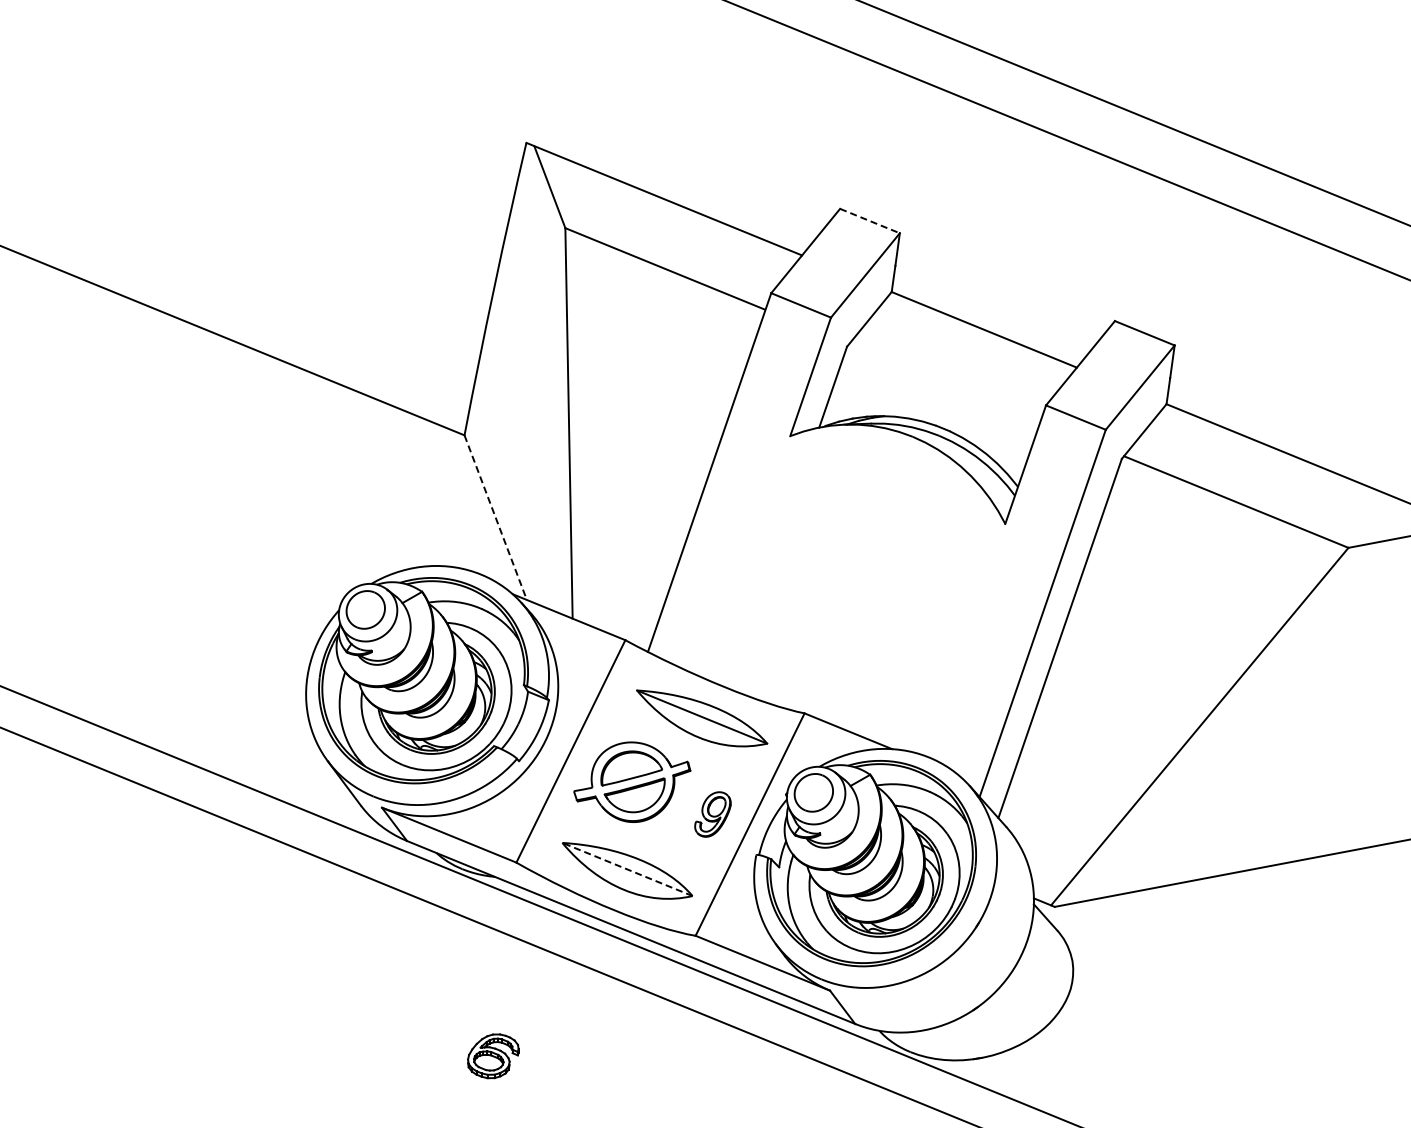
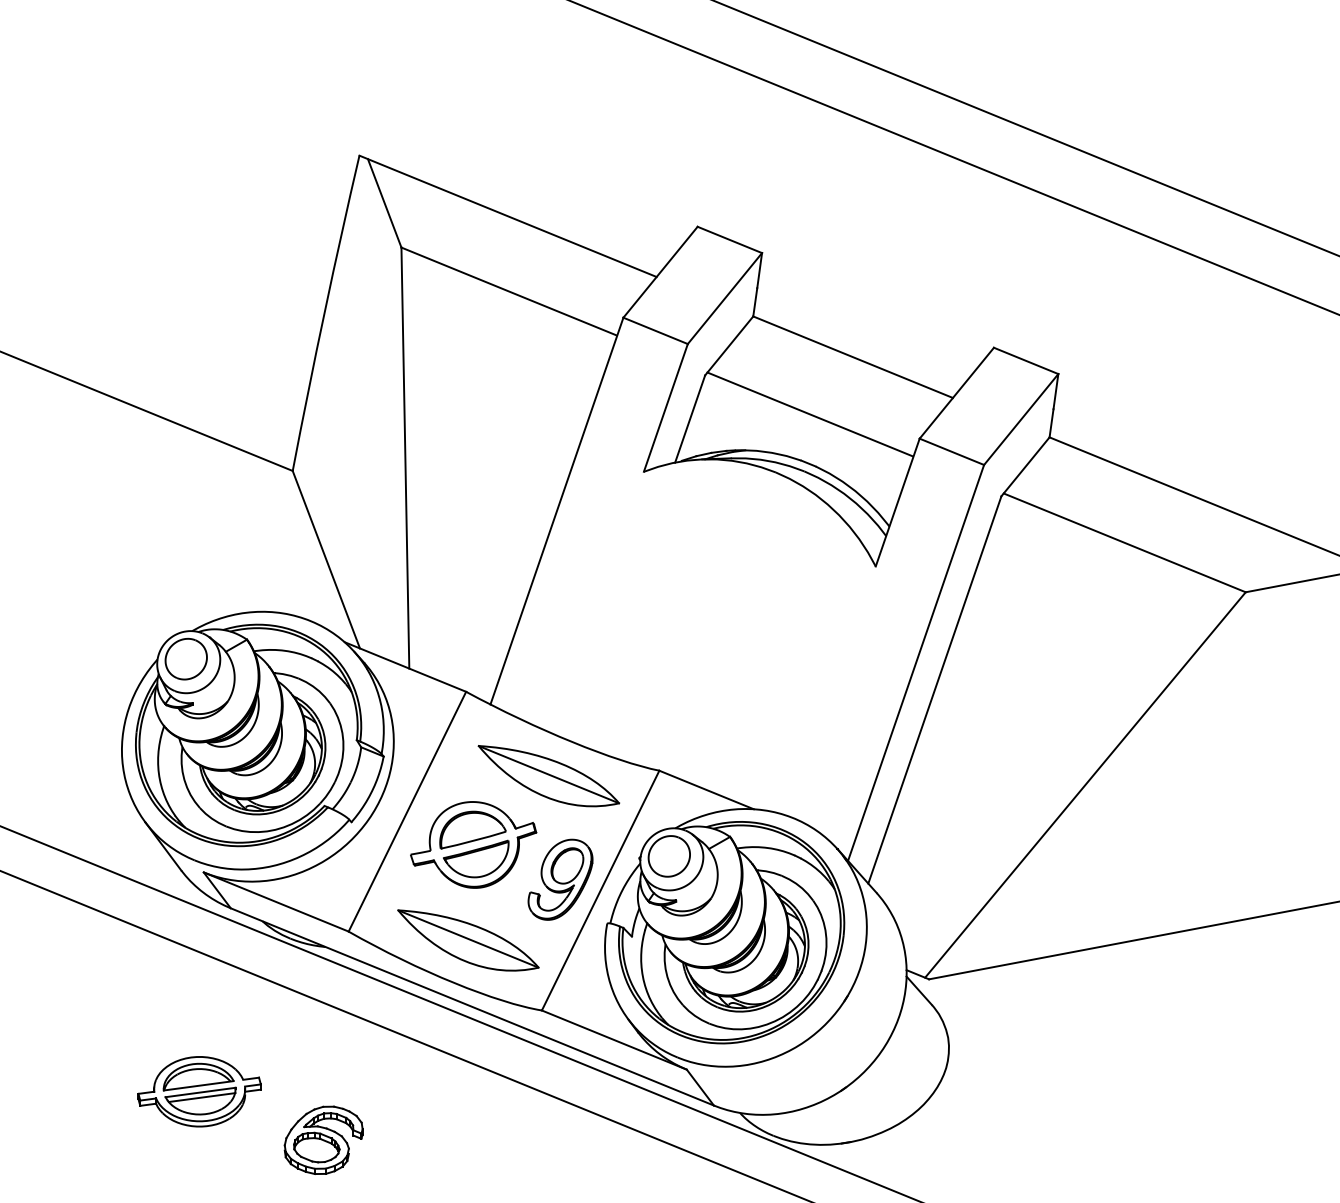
line: (870, 221) -> (730, 240), dashed -> solid
line: (944, 382) -> (810, 413), added
line: (495, 518) -> (326, 560), dashed -> solid
part: (712, 814) -> (560, 879), size x1.67
line: (627, 869) -> (468, 939), dashed -> solid
part: (377, 1011) -> (198, 1092), added
part: (493, 1056) -> (323, 1140), size x1.43

